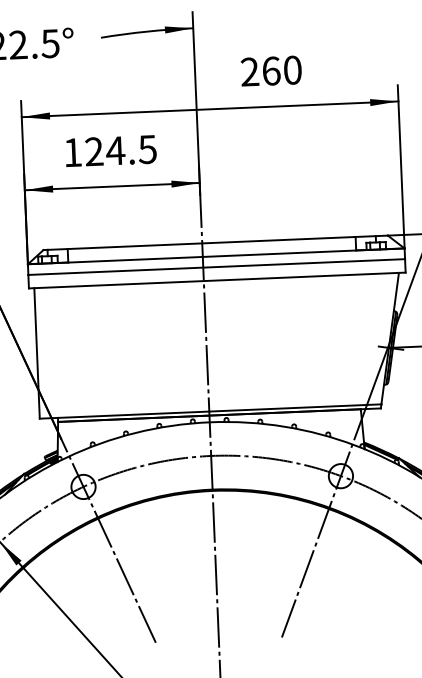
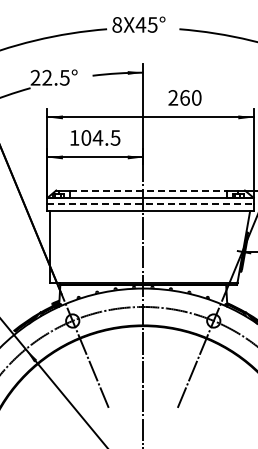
text: (94, 150) -> (86, 137), 124.5 -> 104.5
line: (211, 242) -> (148, 190), solid -> dashed
line: (218, 266) -> (151, 203), solid -> dashed

